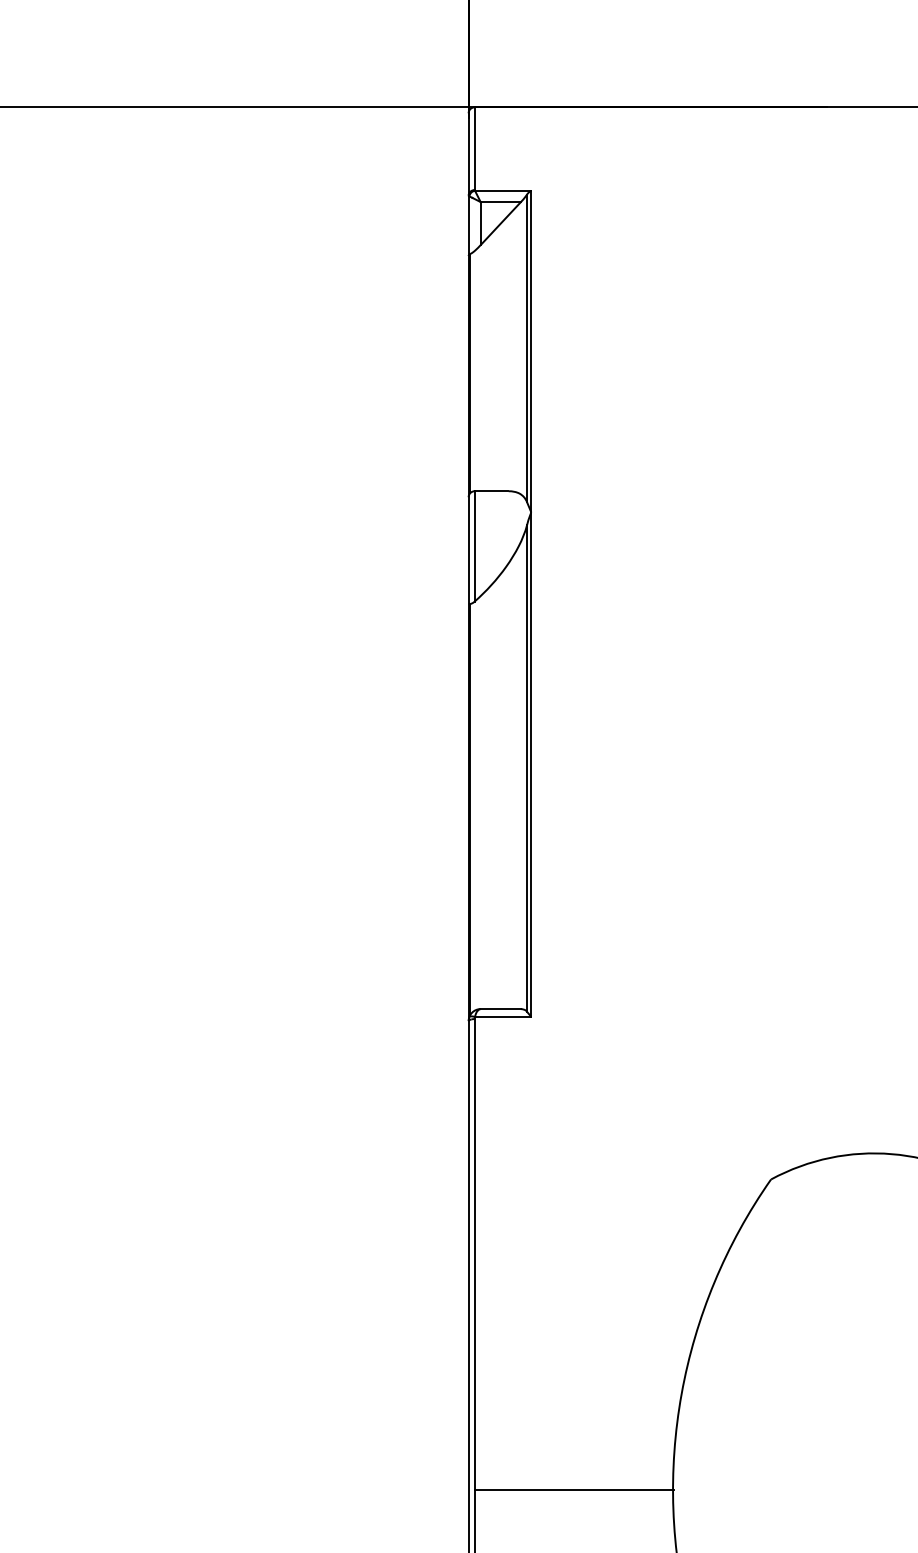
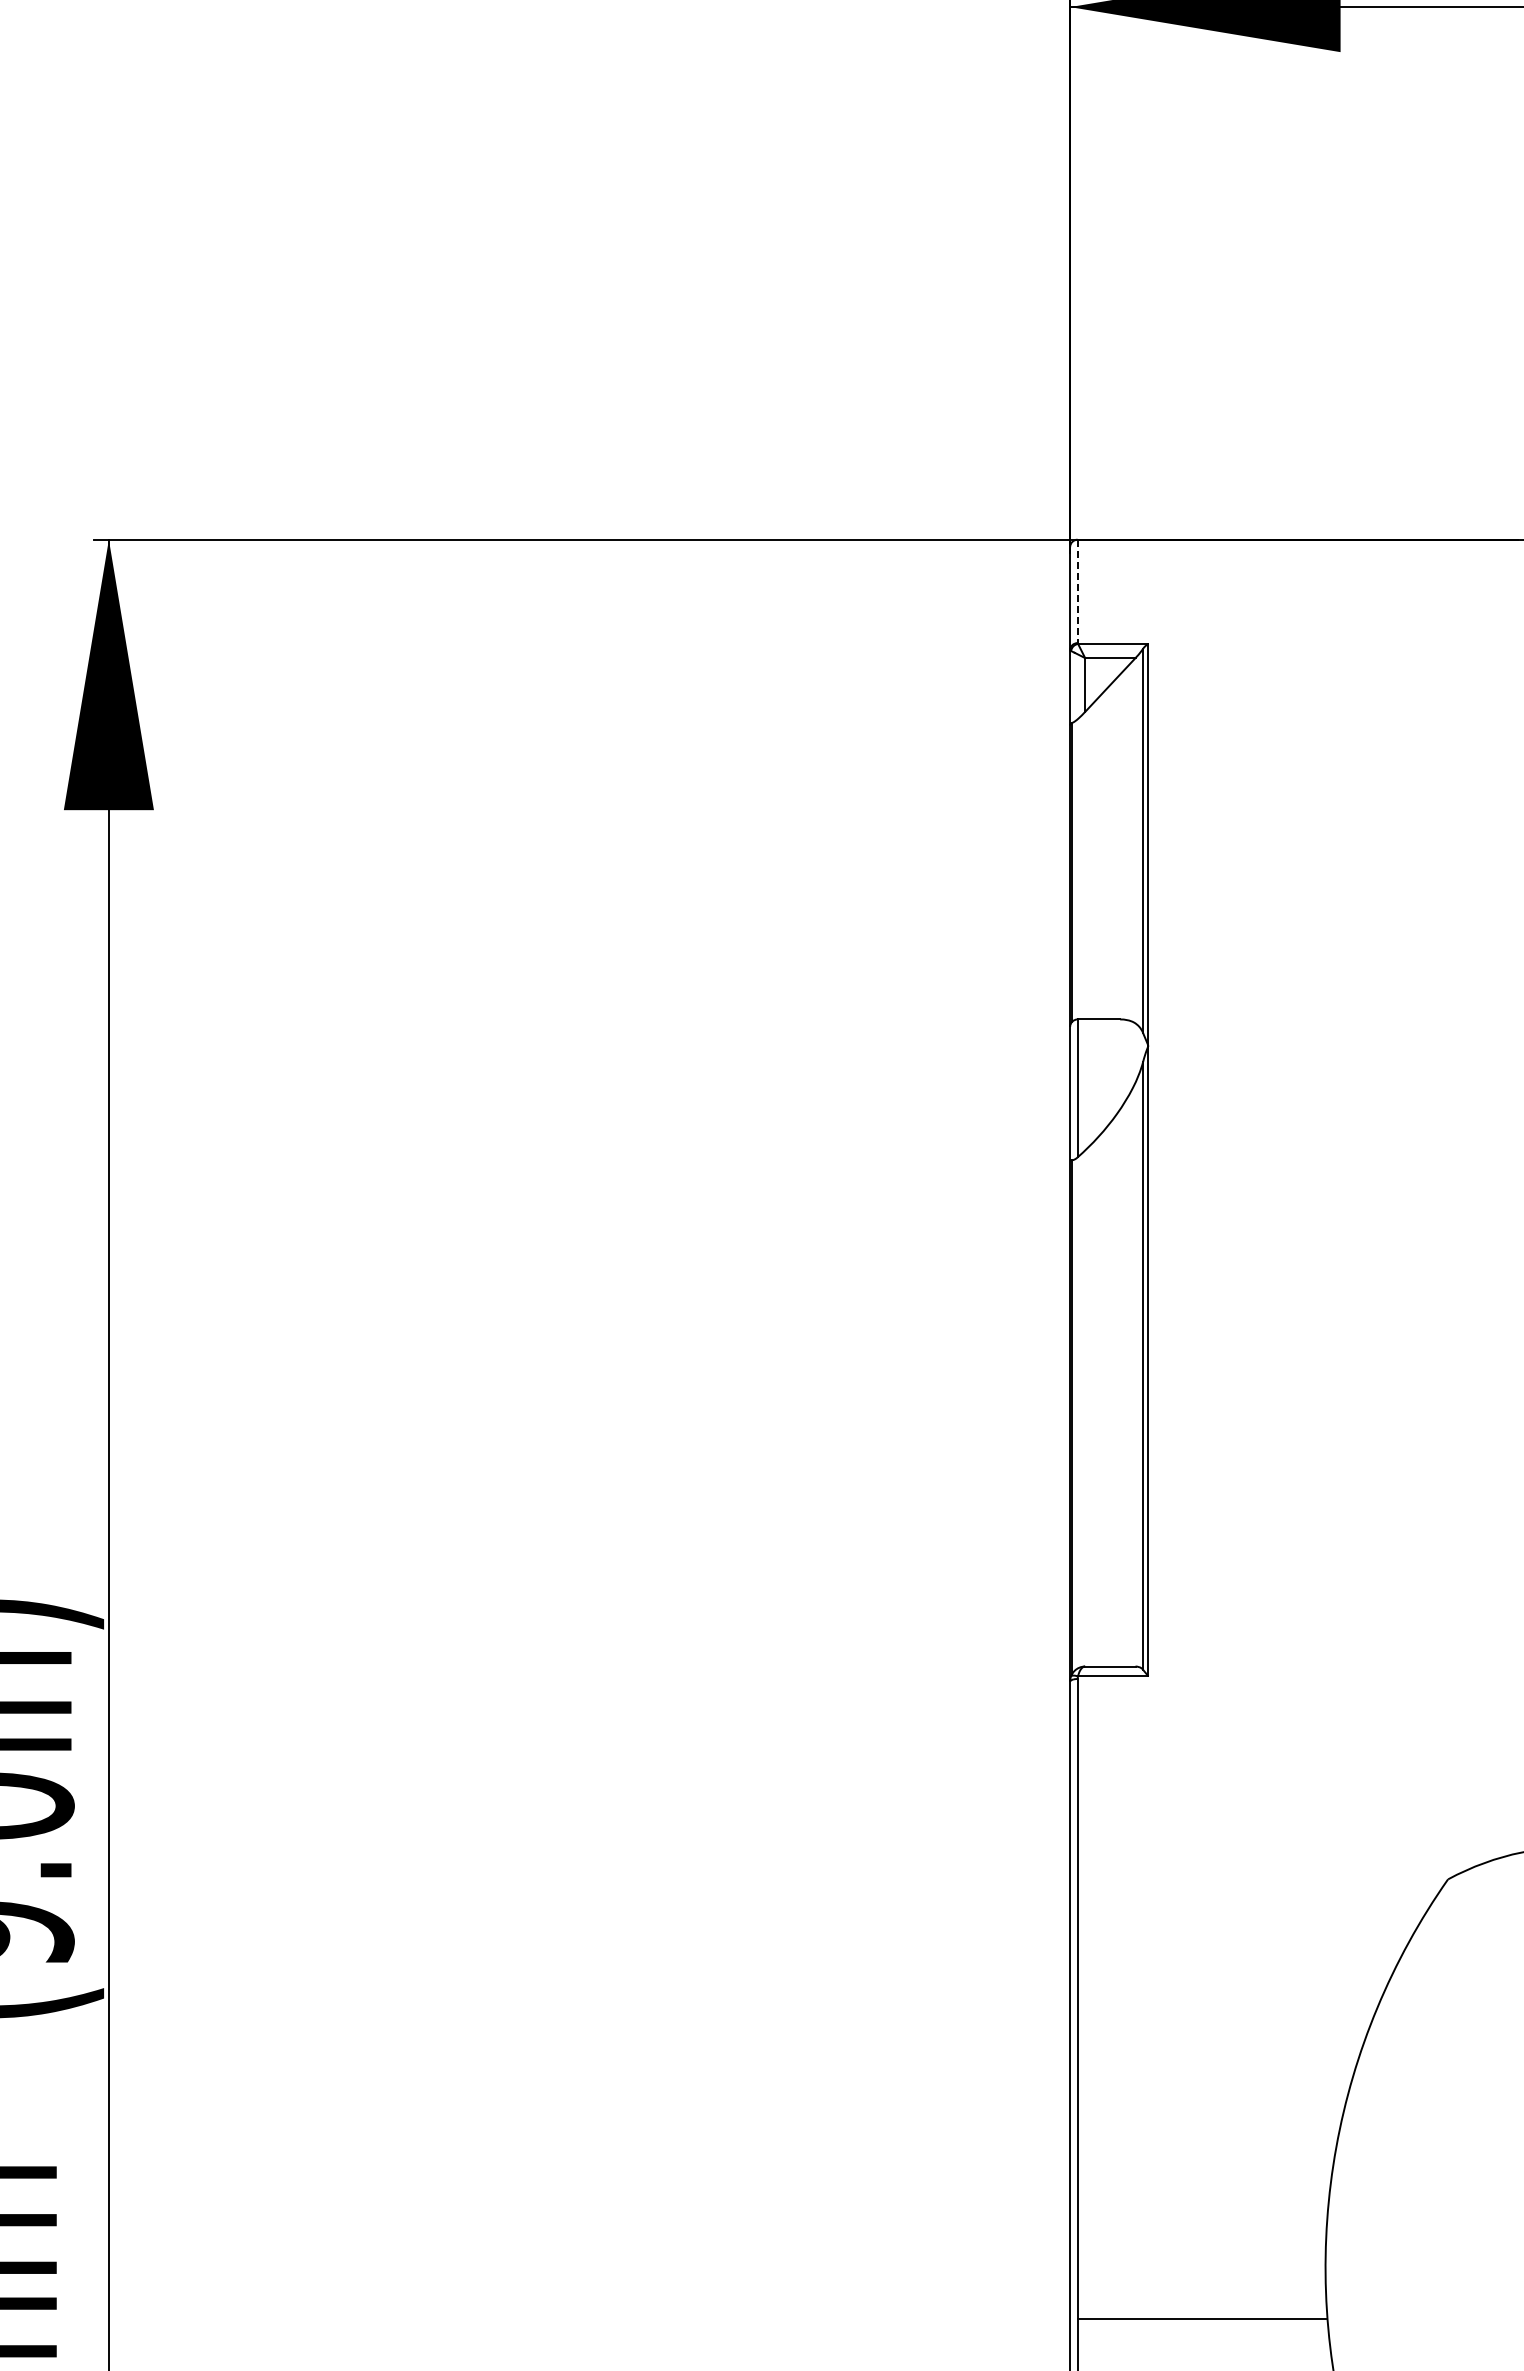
line: (474, 148) -> (1077, 591), solid -> dashed
line: (573, 1490) -> (1201, 2319), moved

